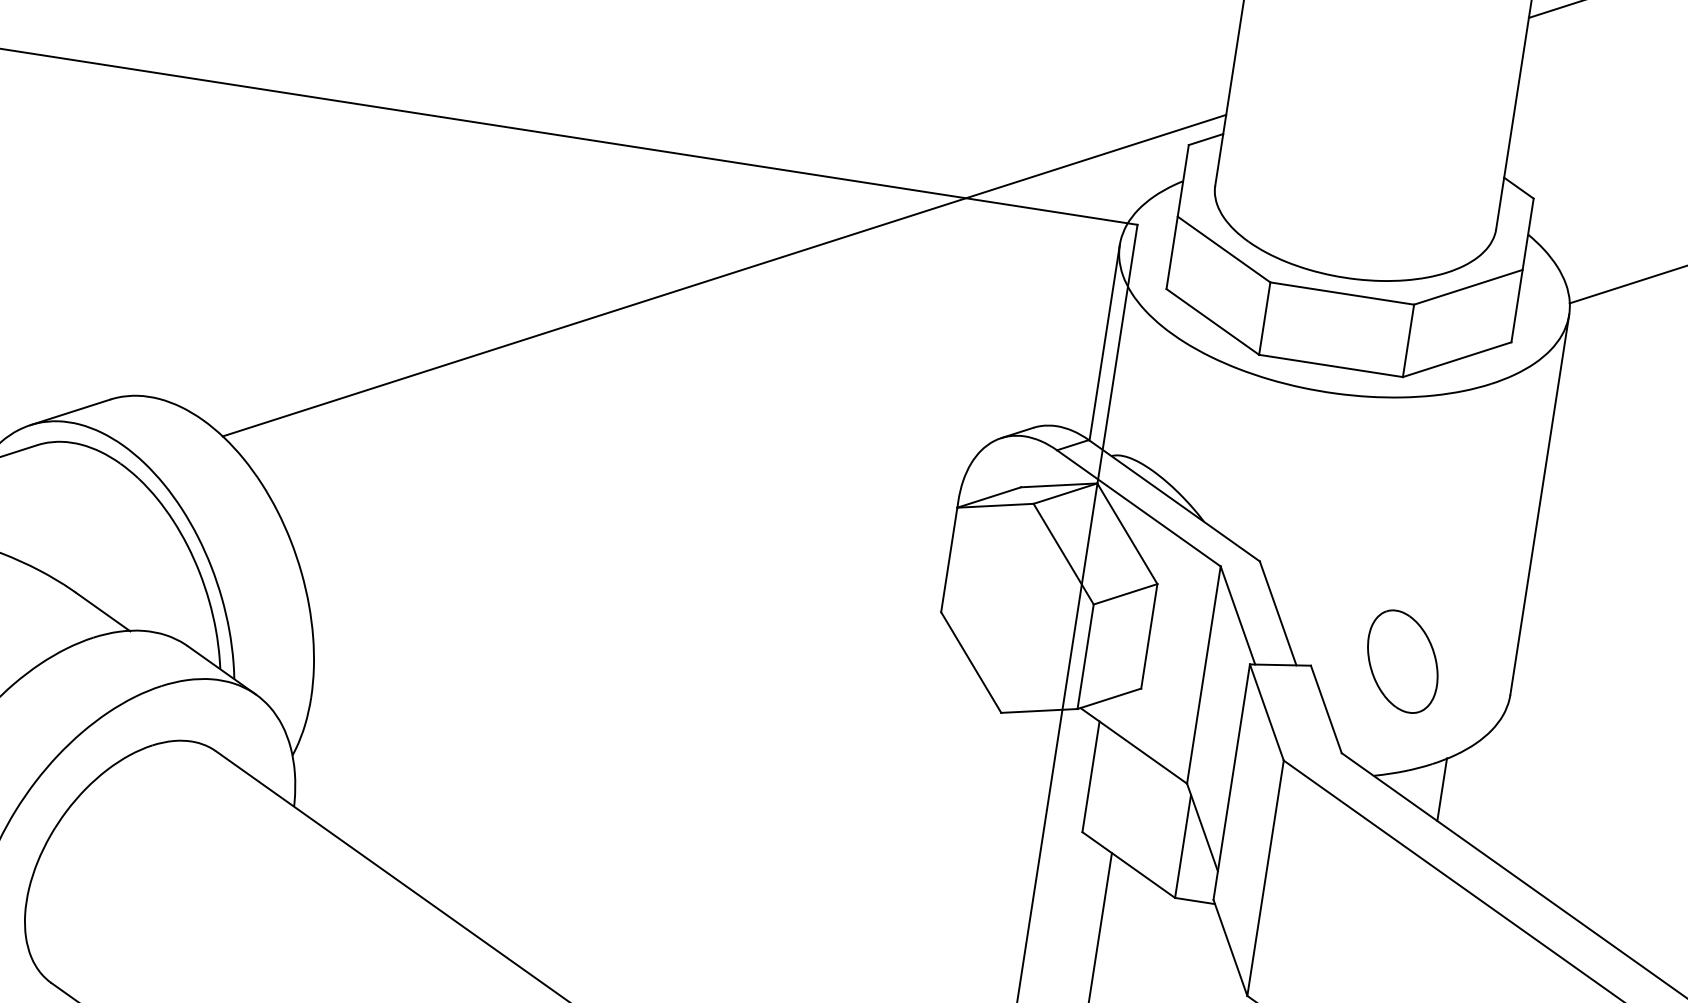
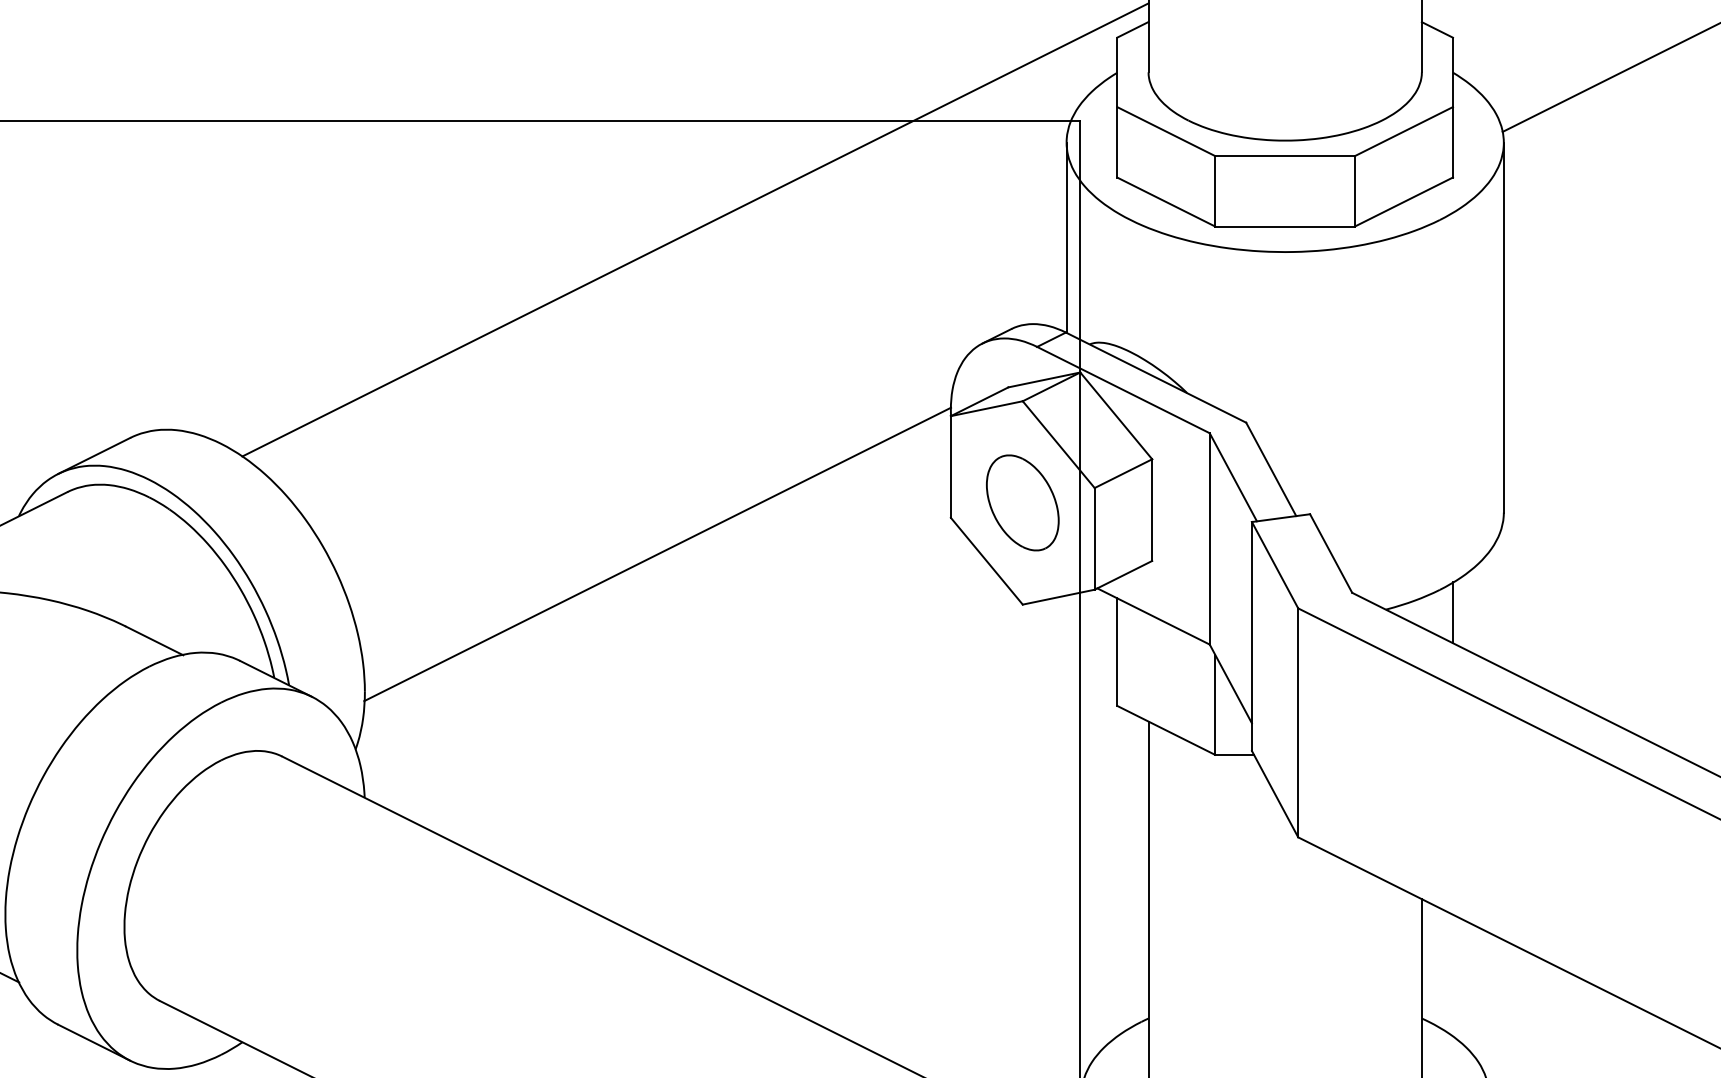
line: (633, 603) -> (657, 554), added
part: (1402, 661) -> (1022, 502), moved

